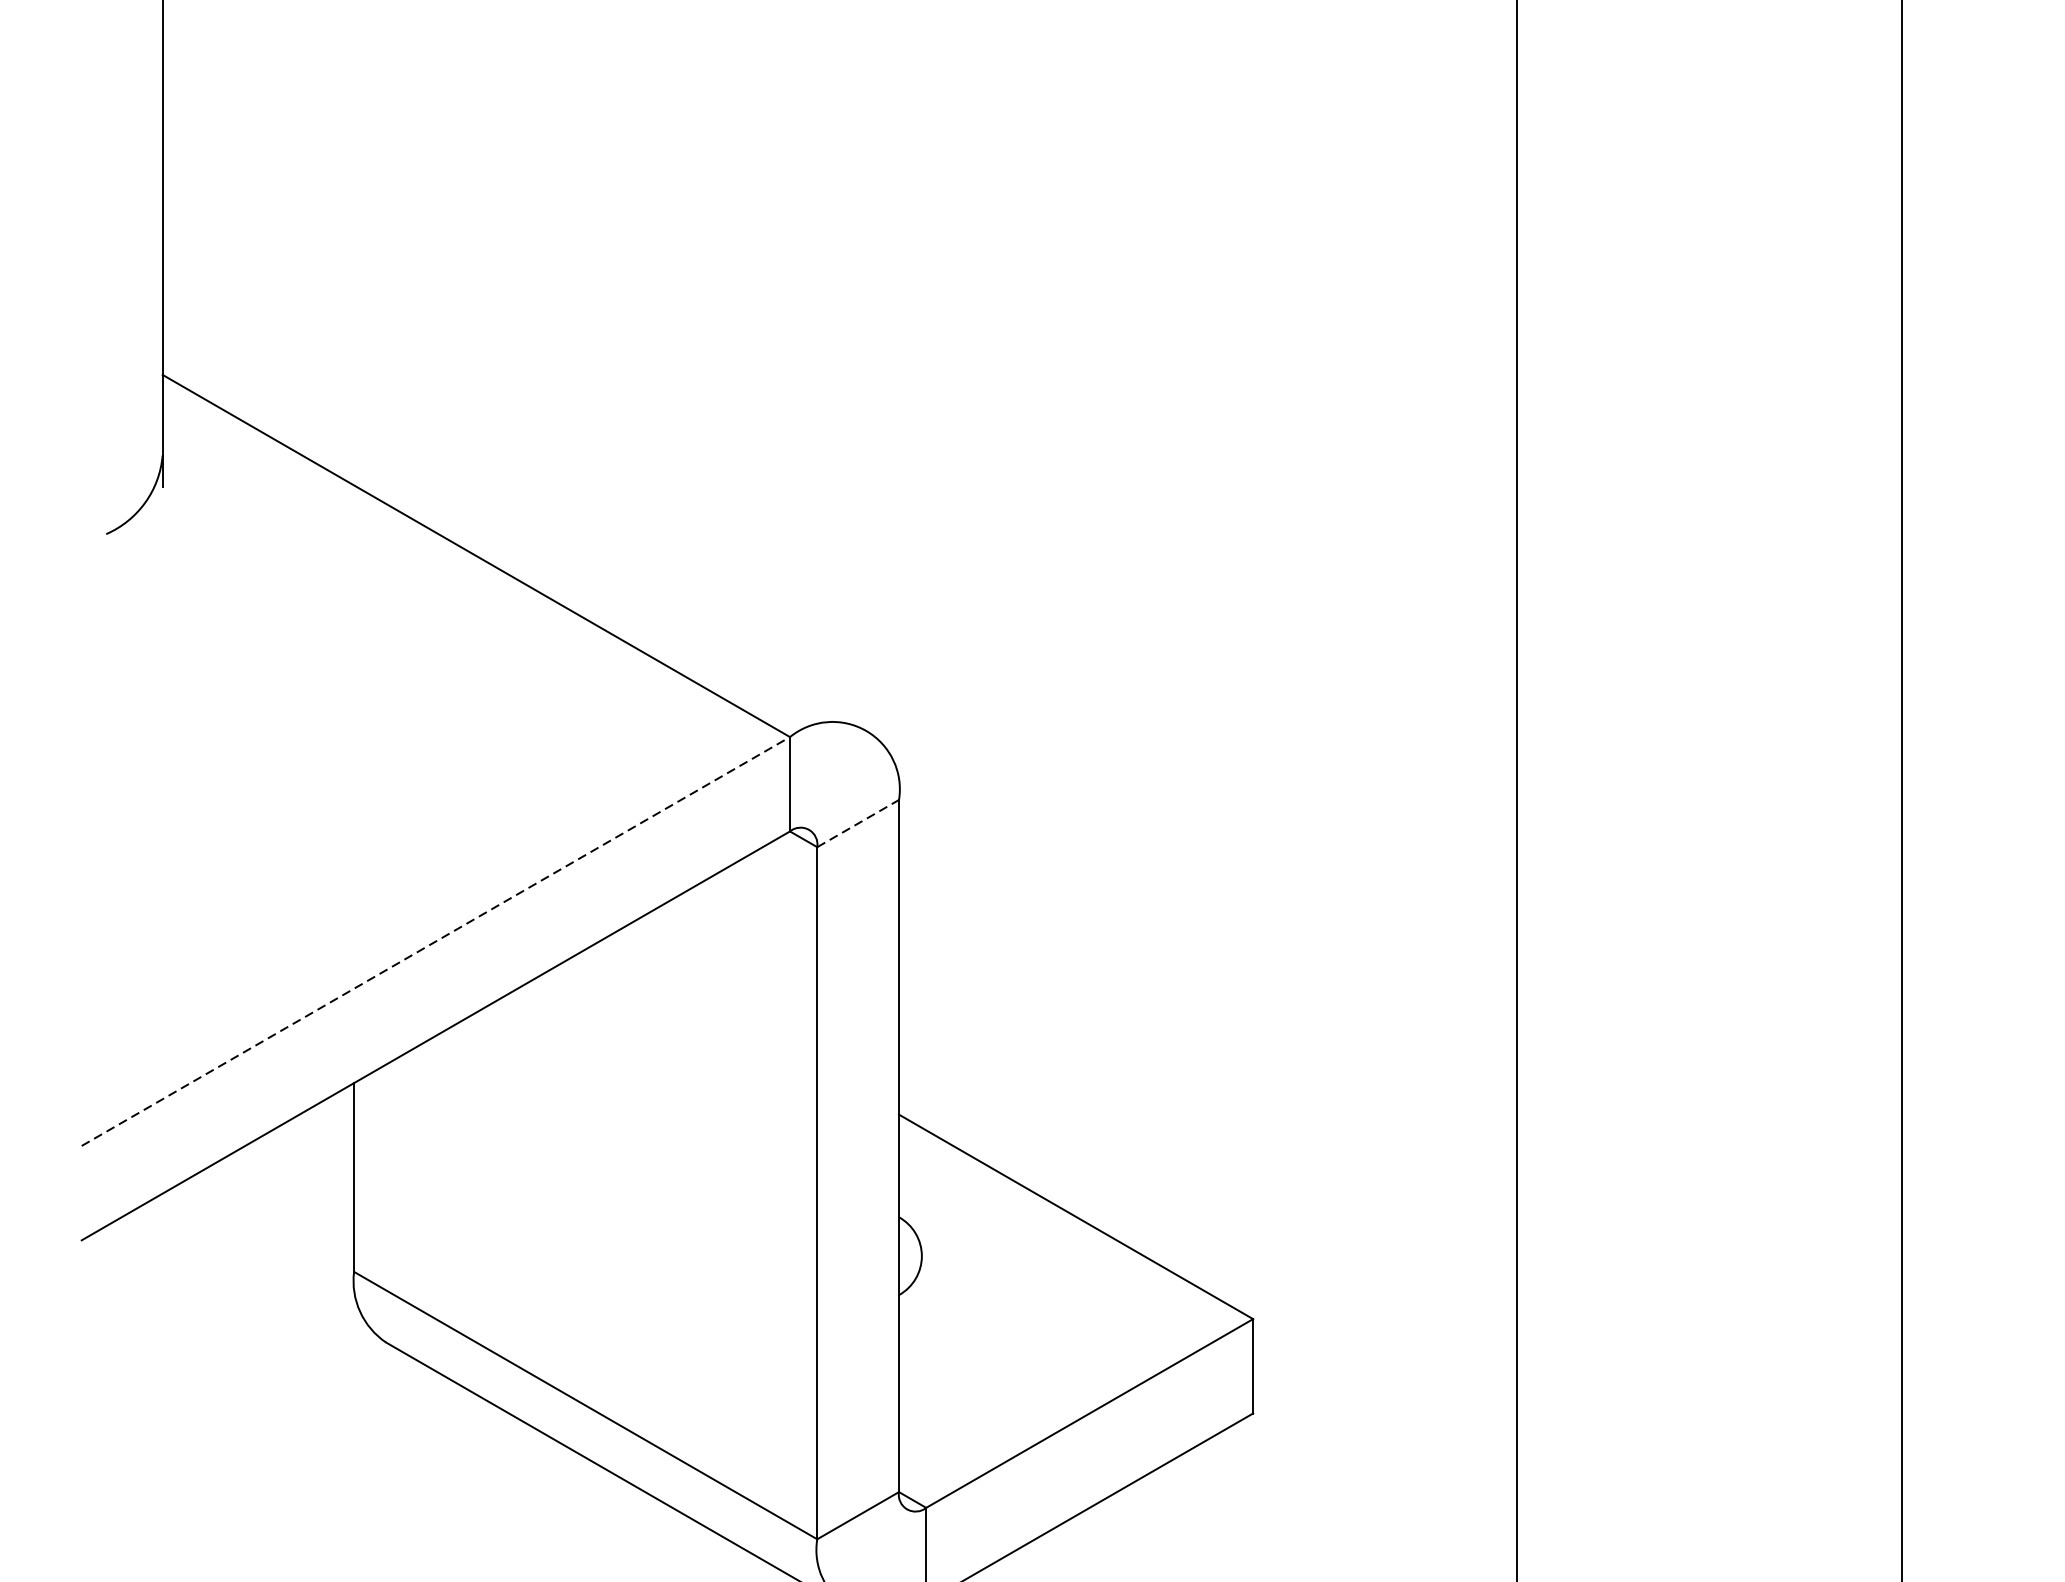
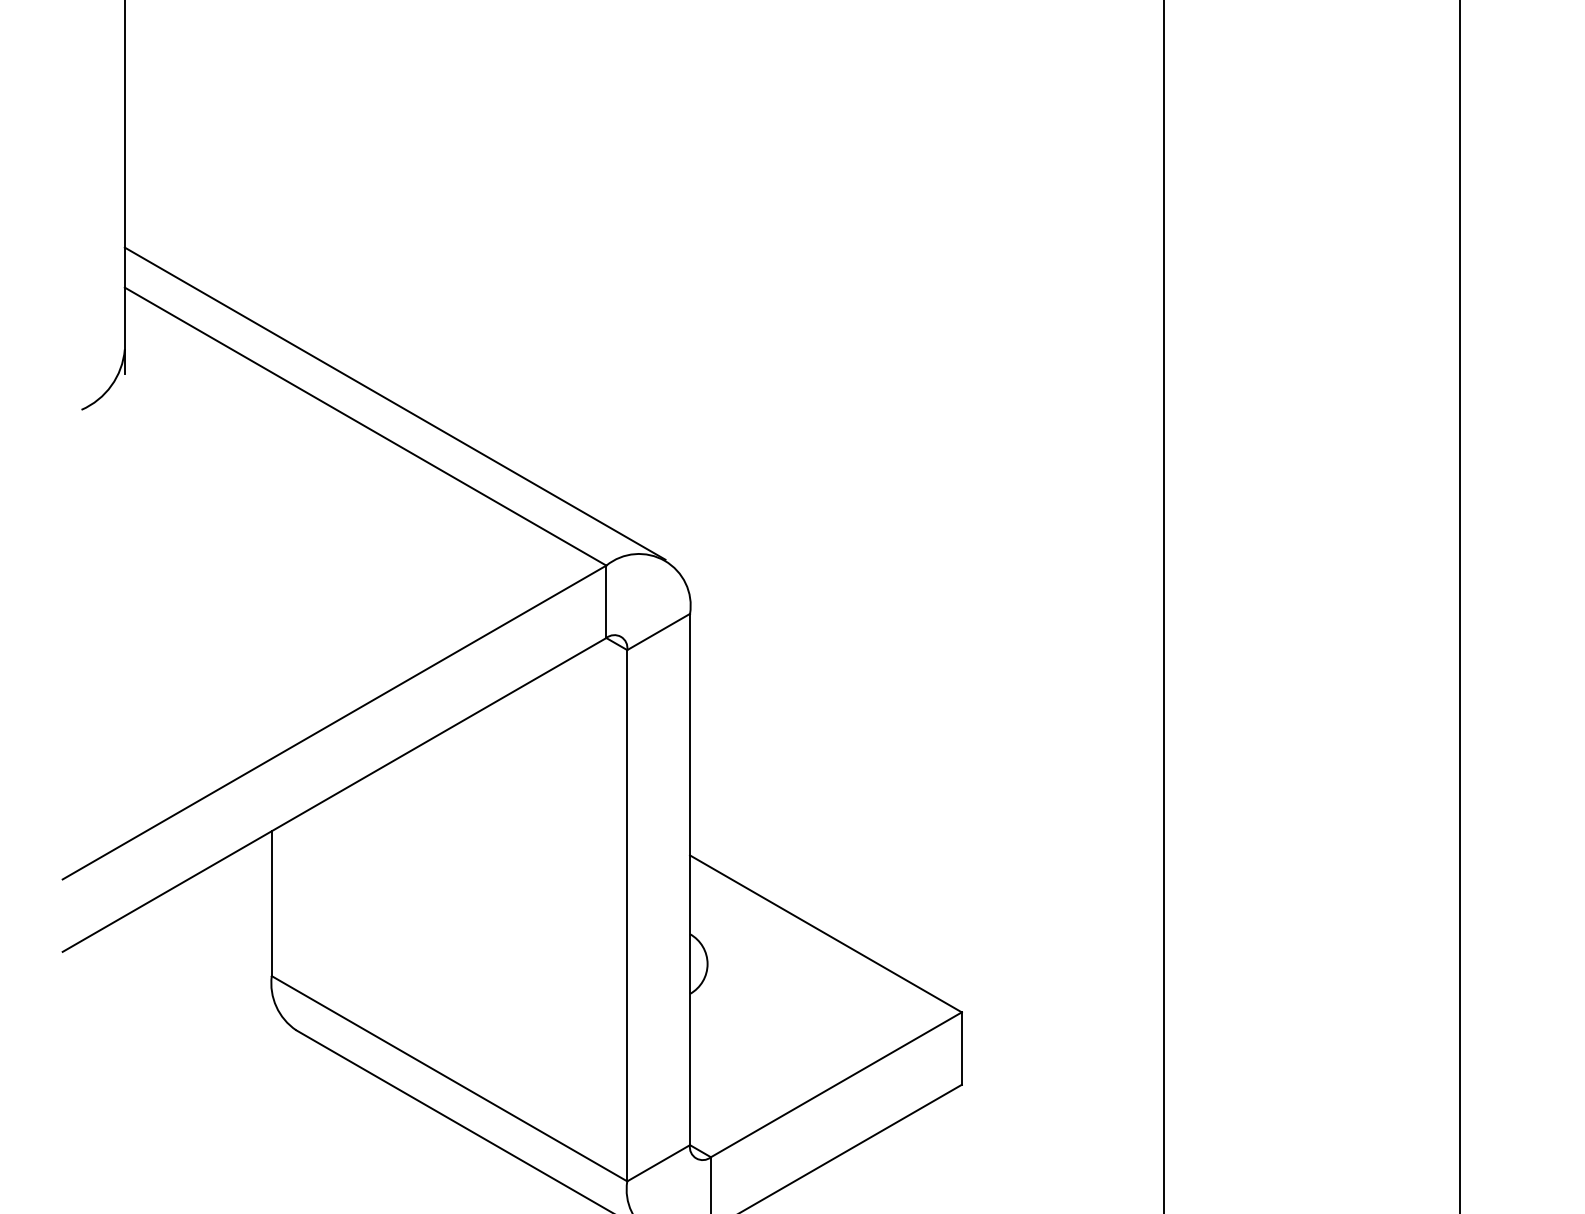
line: (513, 525) -> (394, 403), added
line: (859, 822) -> (659, 631), dashed -> solid
line: (435, 941) -> (334, 722), dashed -> solid

